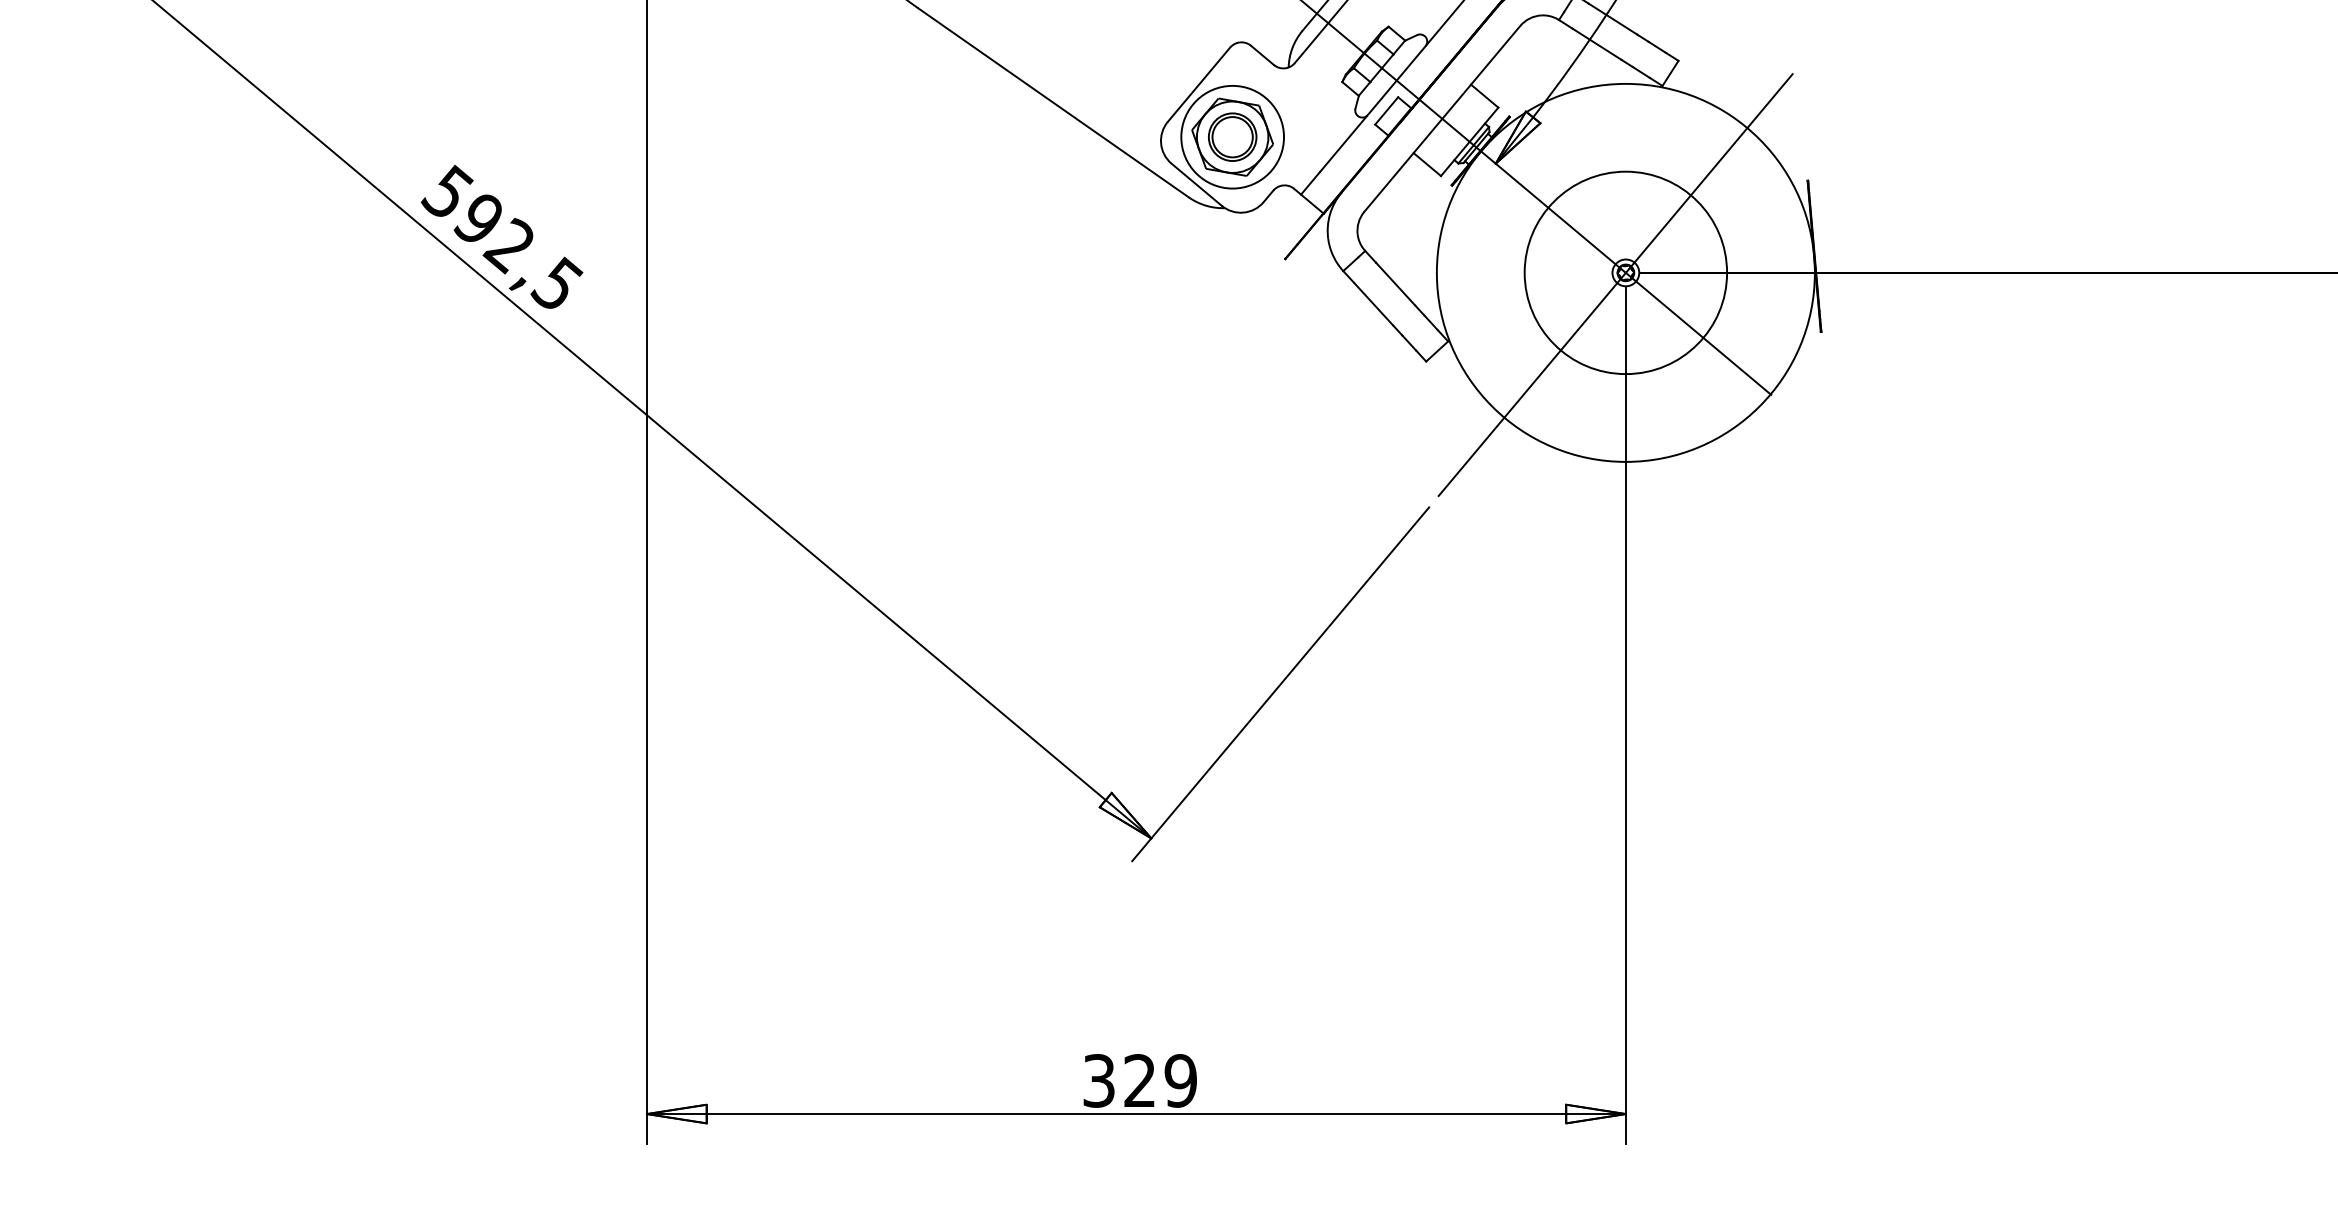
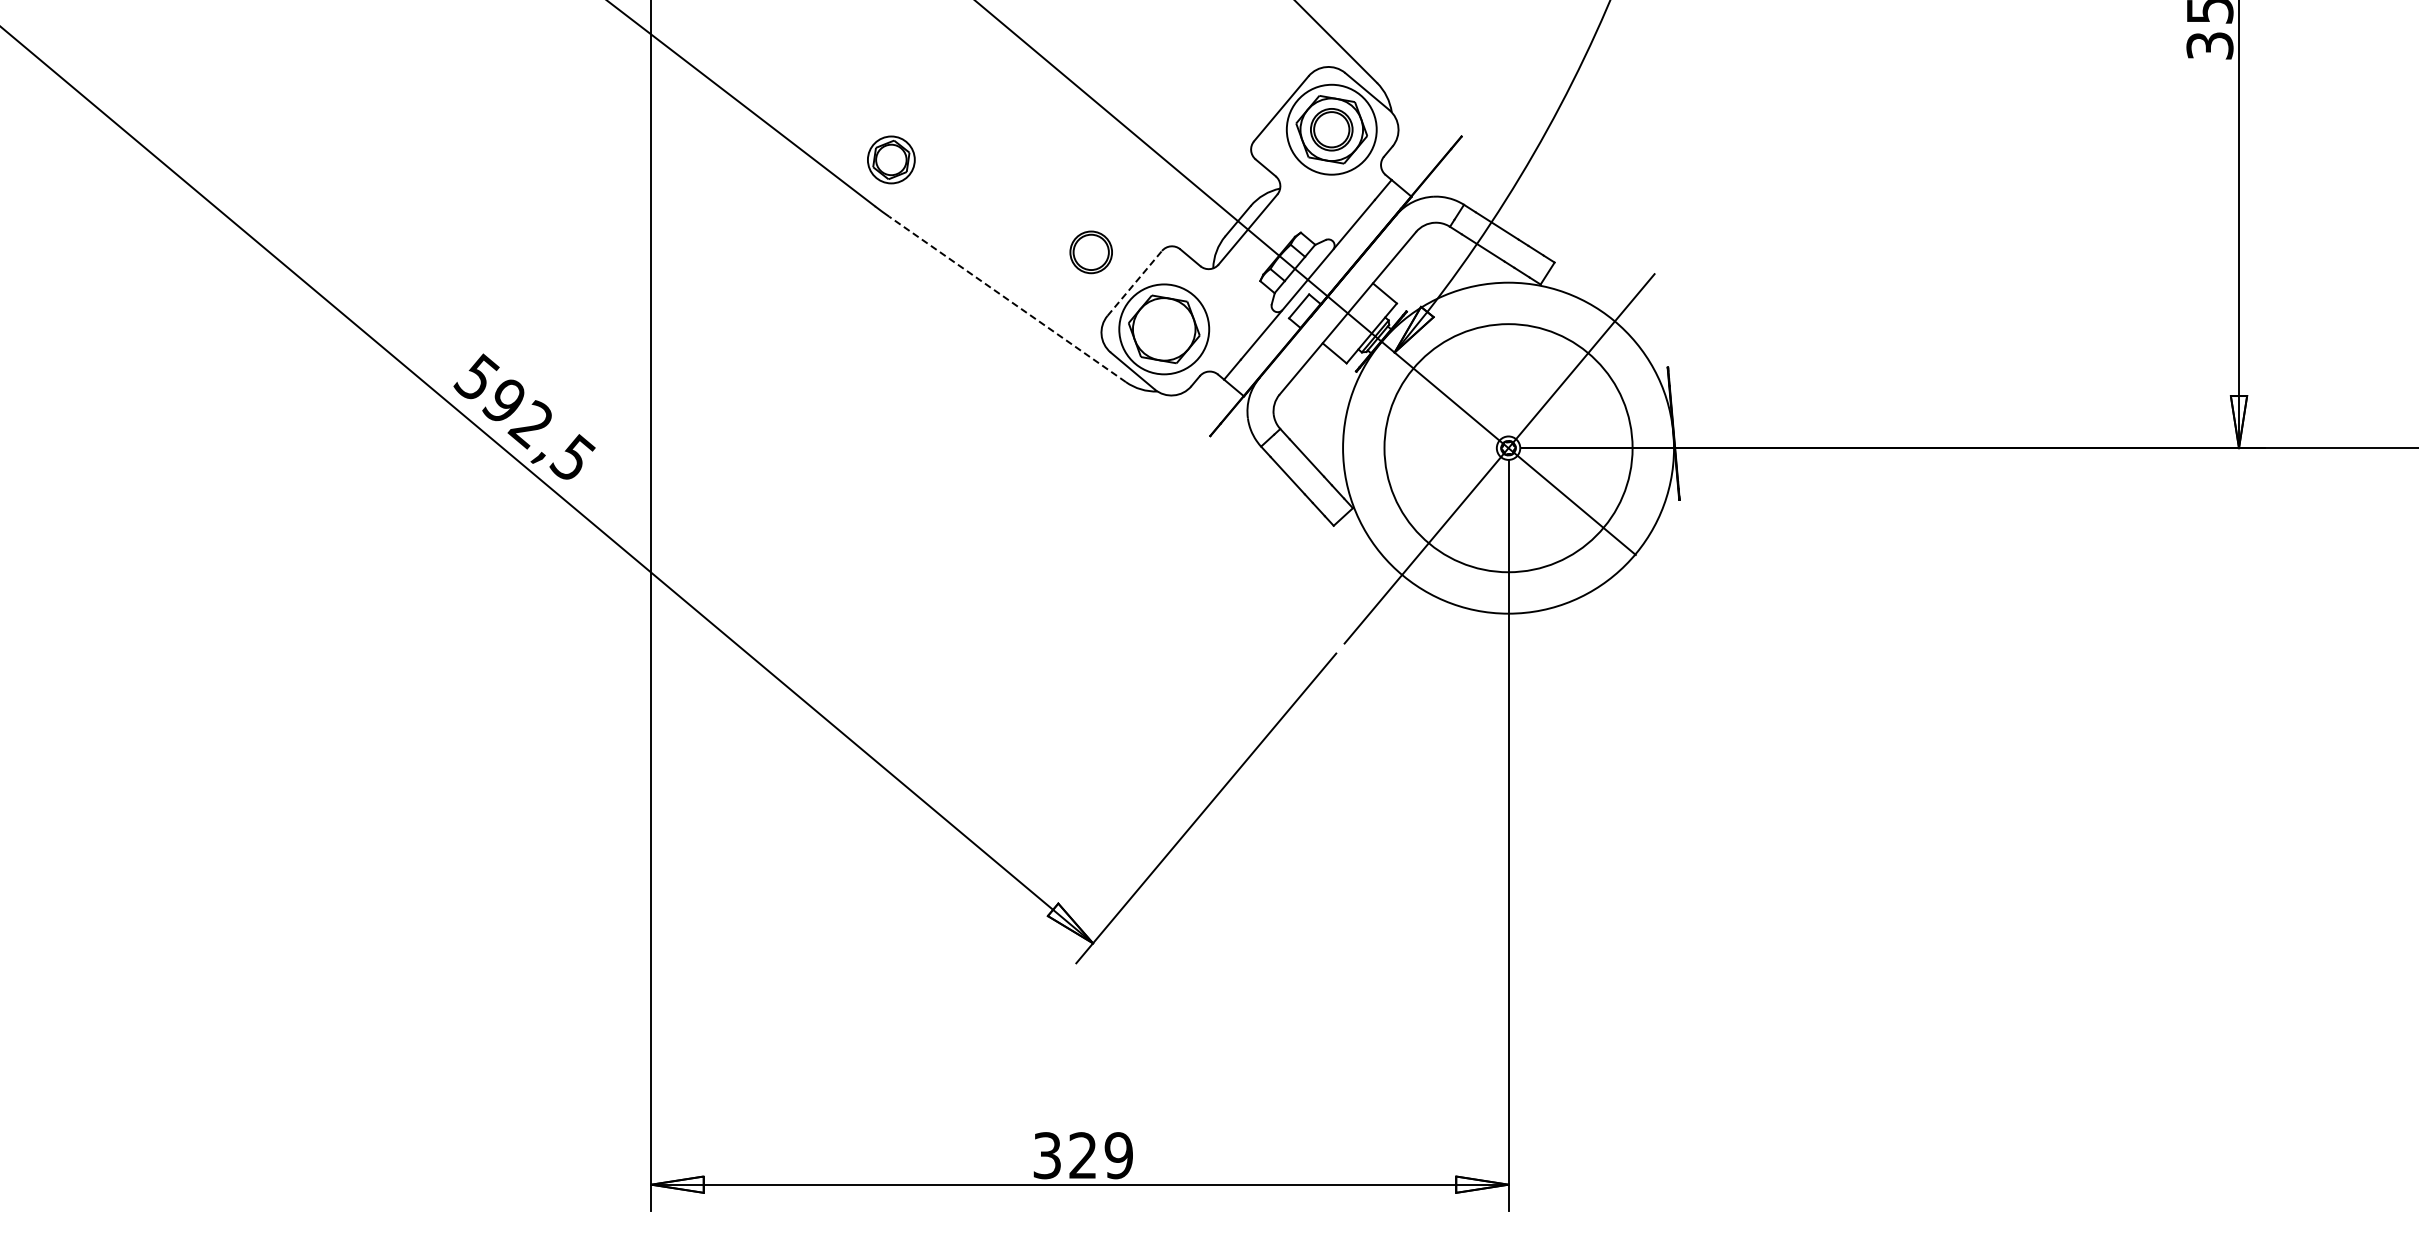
line: (1199, 84) -> (1135, 283), solid -> dashed
line: (1053, 103) -> (1007, 299), solid -> dashed
part: (1231, 137) -> (1090, 252), moved
circle: (1625, 272) -> (1508, 447), size x1.4

